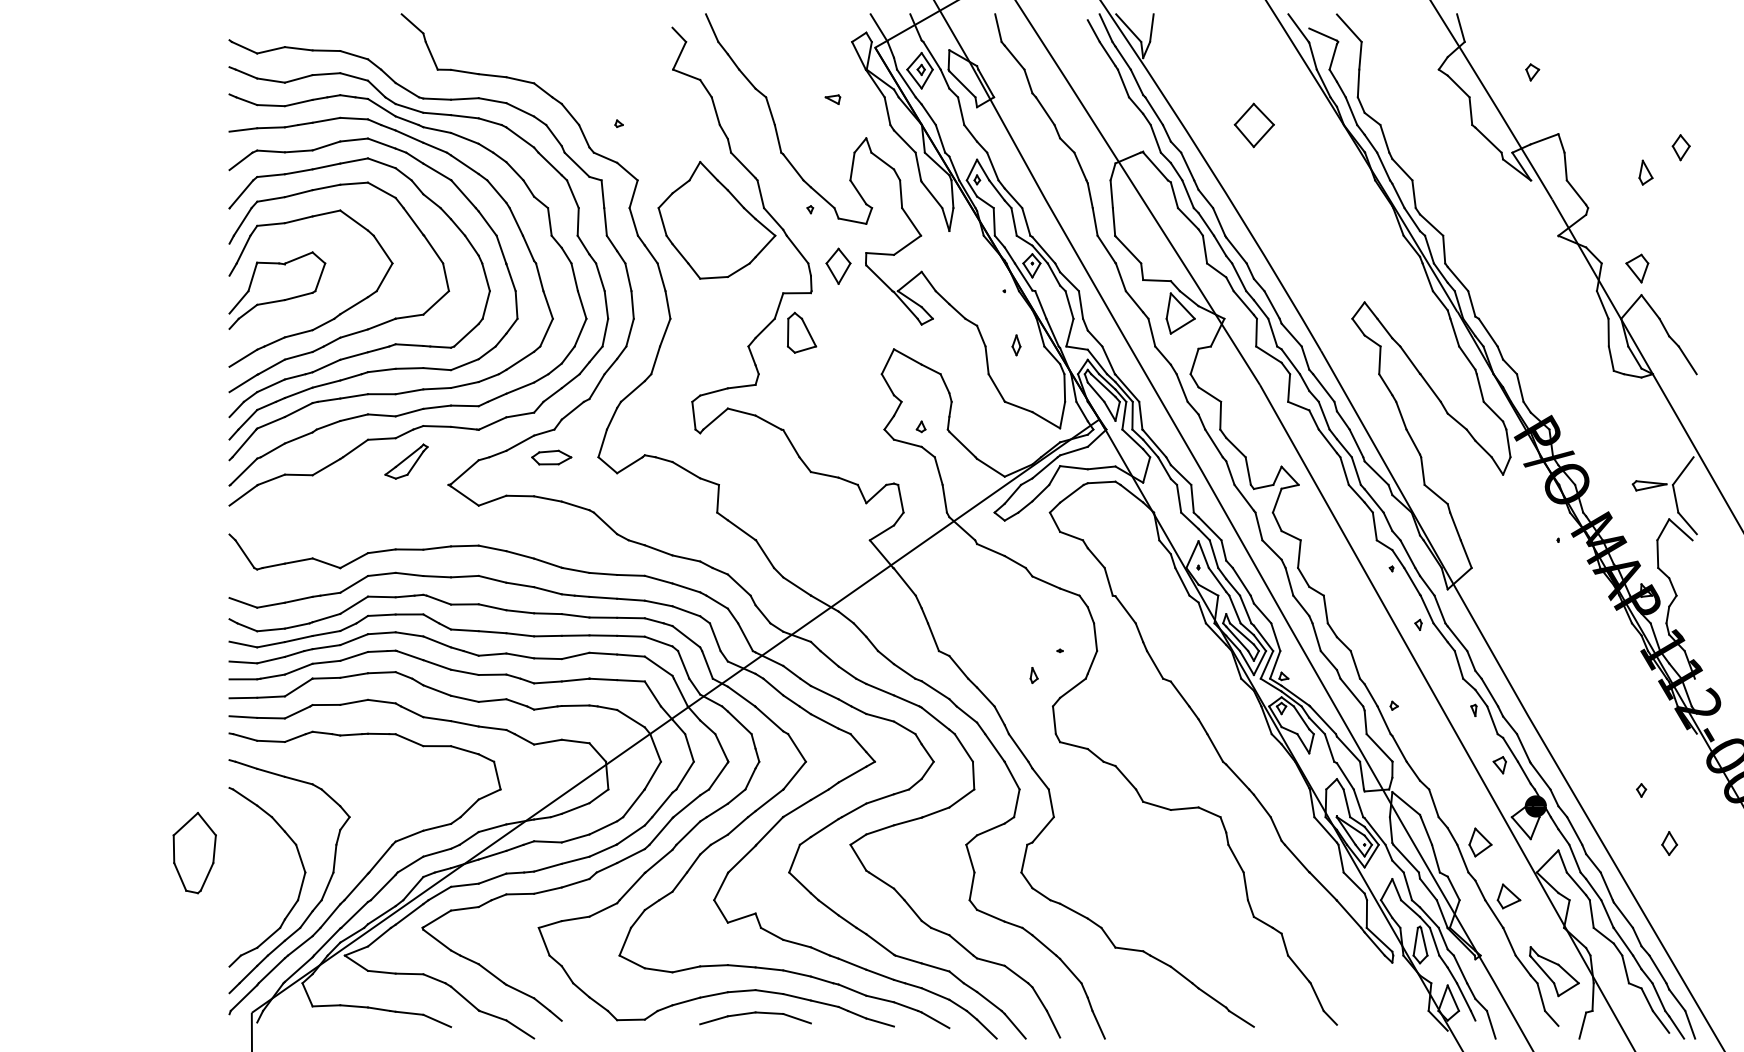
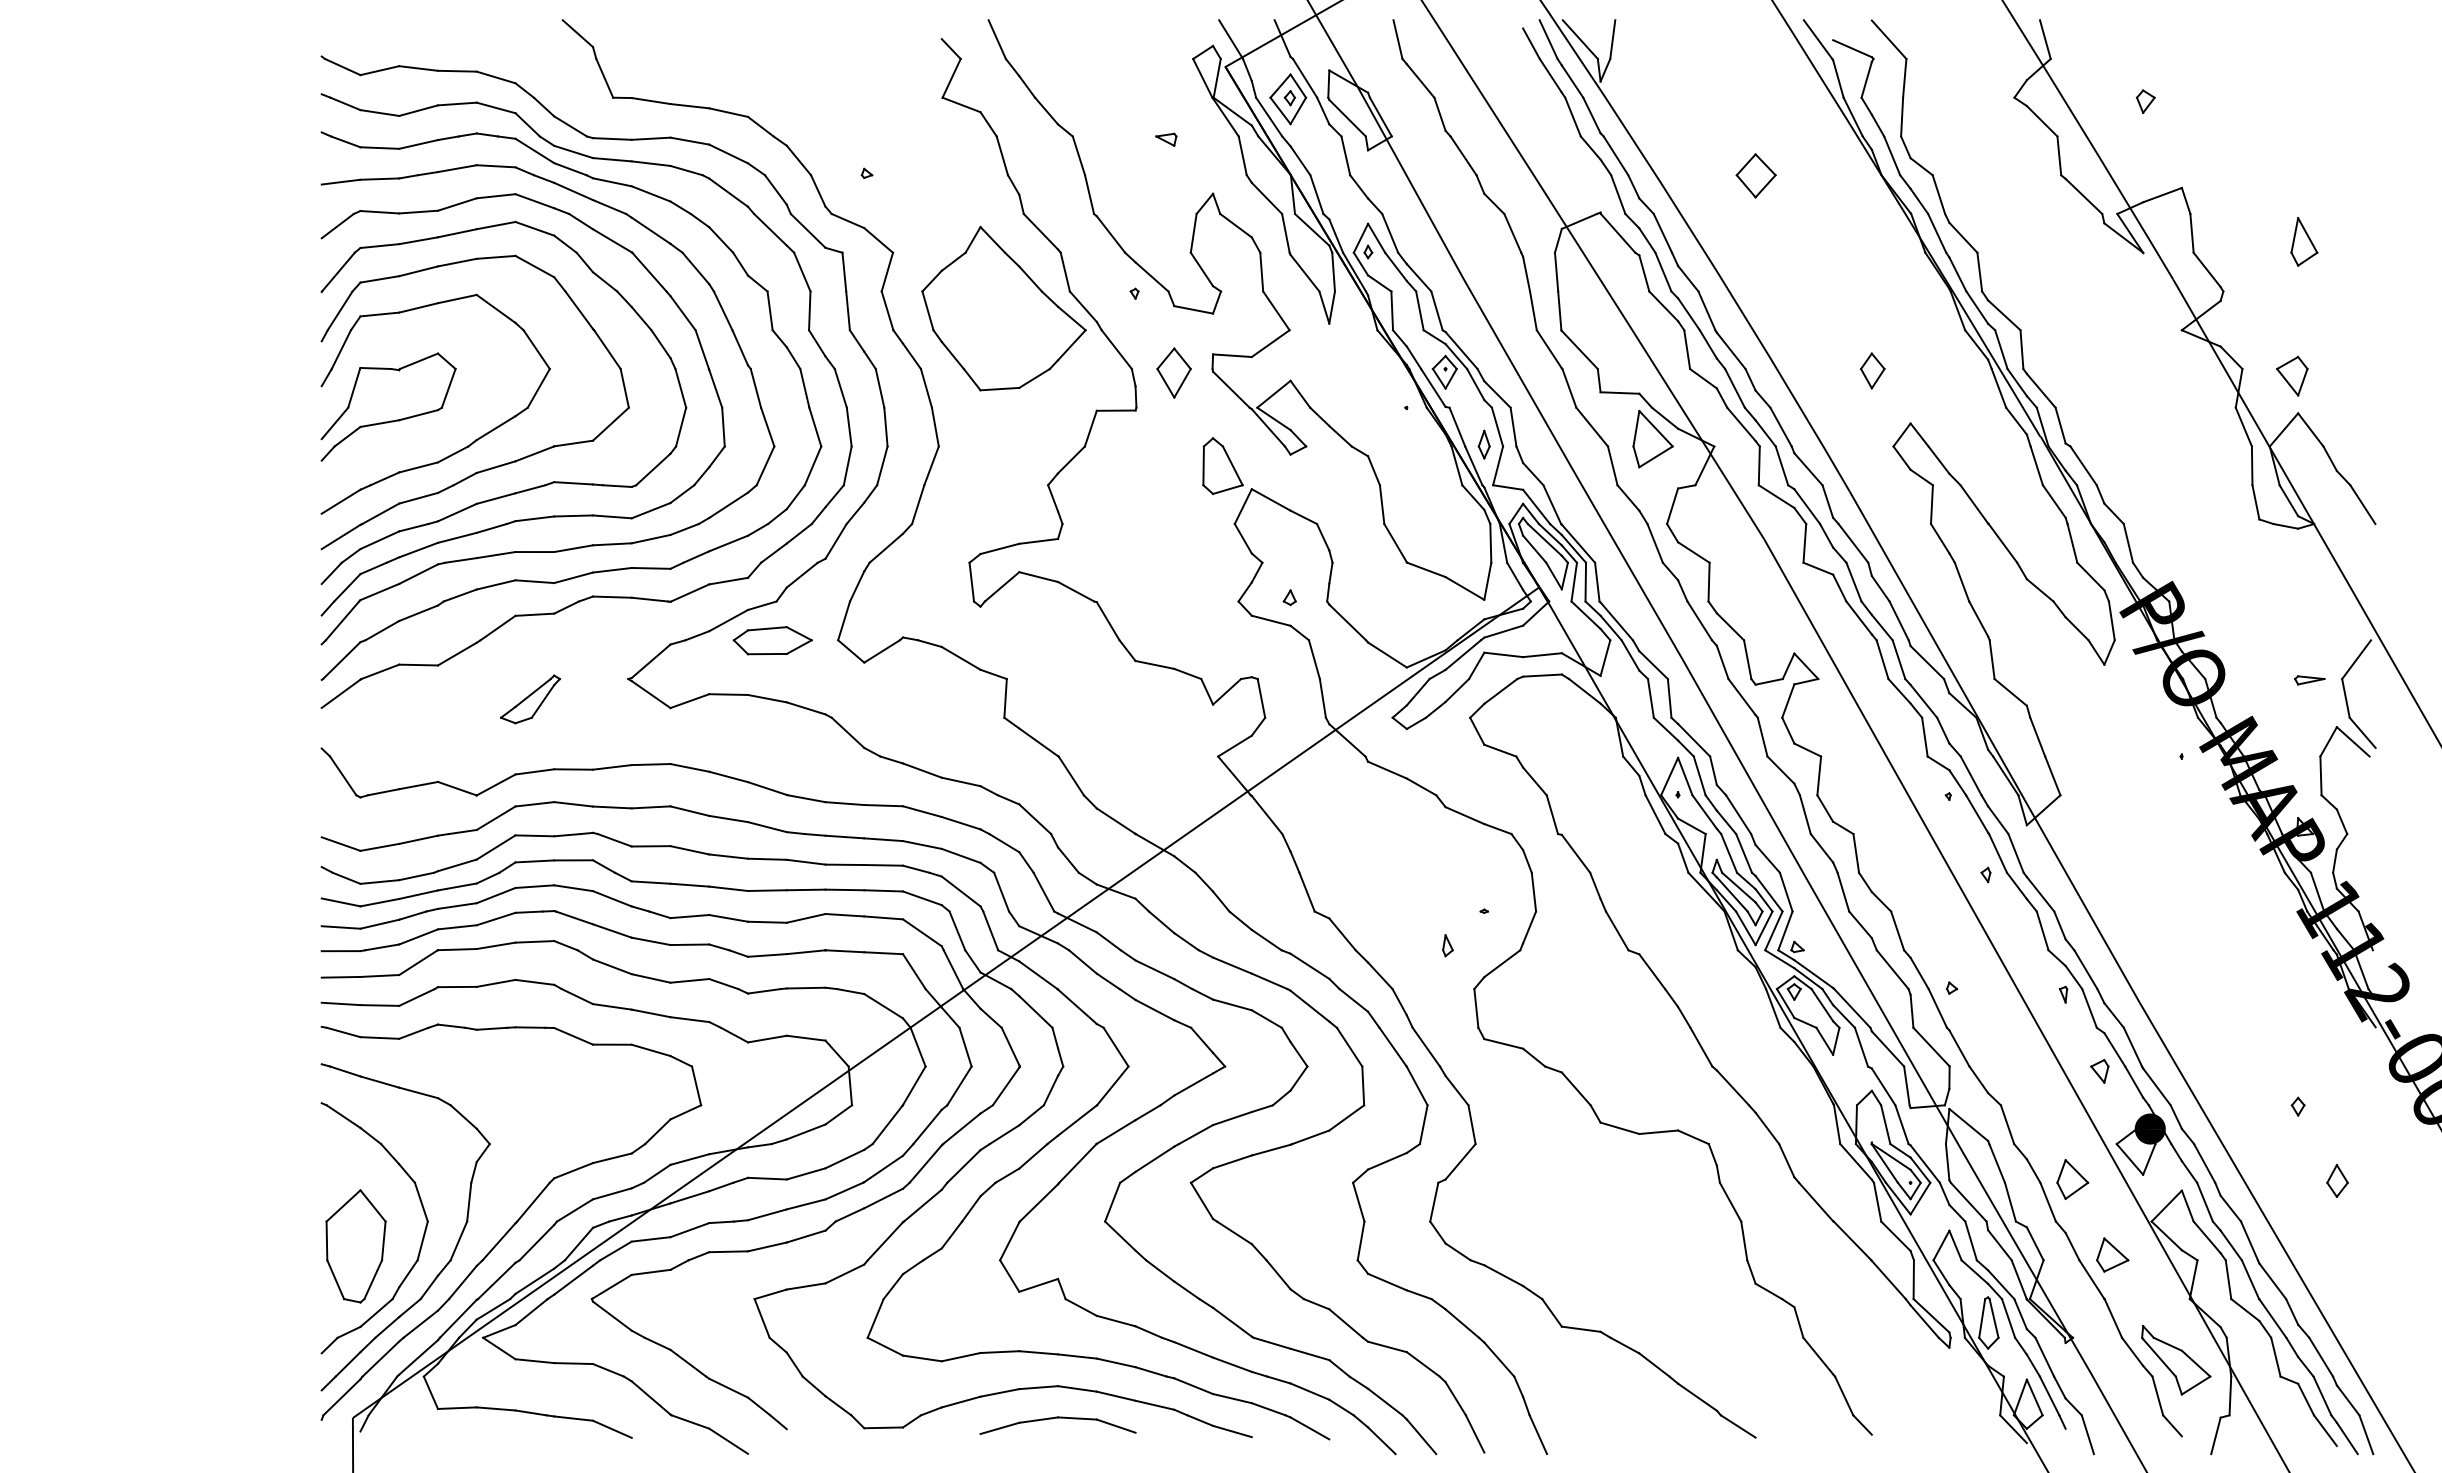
part: (1253, 125) -> (1755, 175), size x0.71
part: (1681, 147) -> (1872, 370), moved
part: (1646, 172) -> (2304, 241), size x1.43
part: (801, 332) -> (1222, 465), moved
part: (1015, 345) -> (1483, 444), moved
part: (551, 457) -> (772, 640), size x1.43
part: (406, 461) -> (530, 699), moved
part: (1649, 485) -> (2309, 680), size x0.62
part: (194, 853) -> (355, 1246), moved

